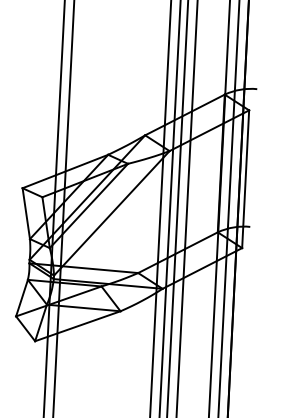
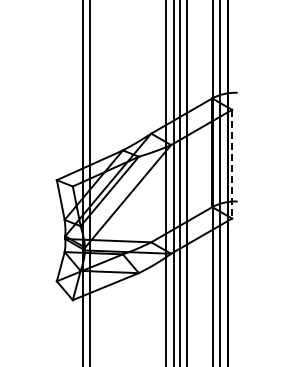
line: (246, 179) -> (232, 164), solid -> dashed

